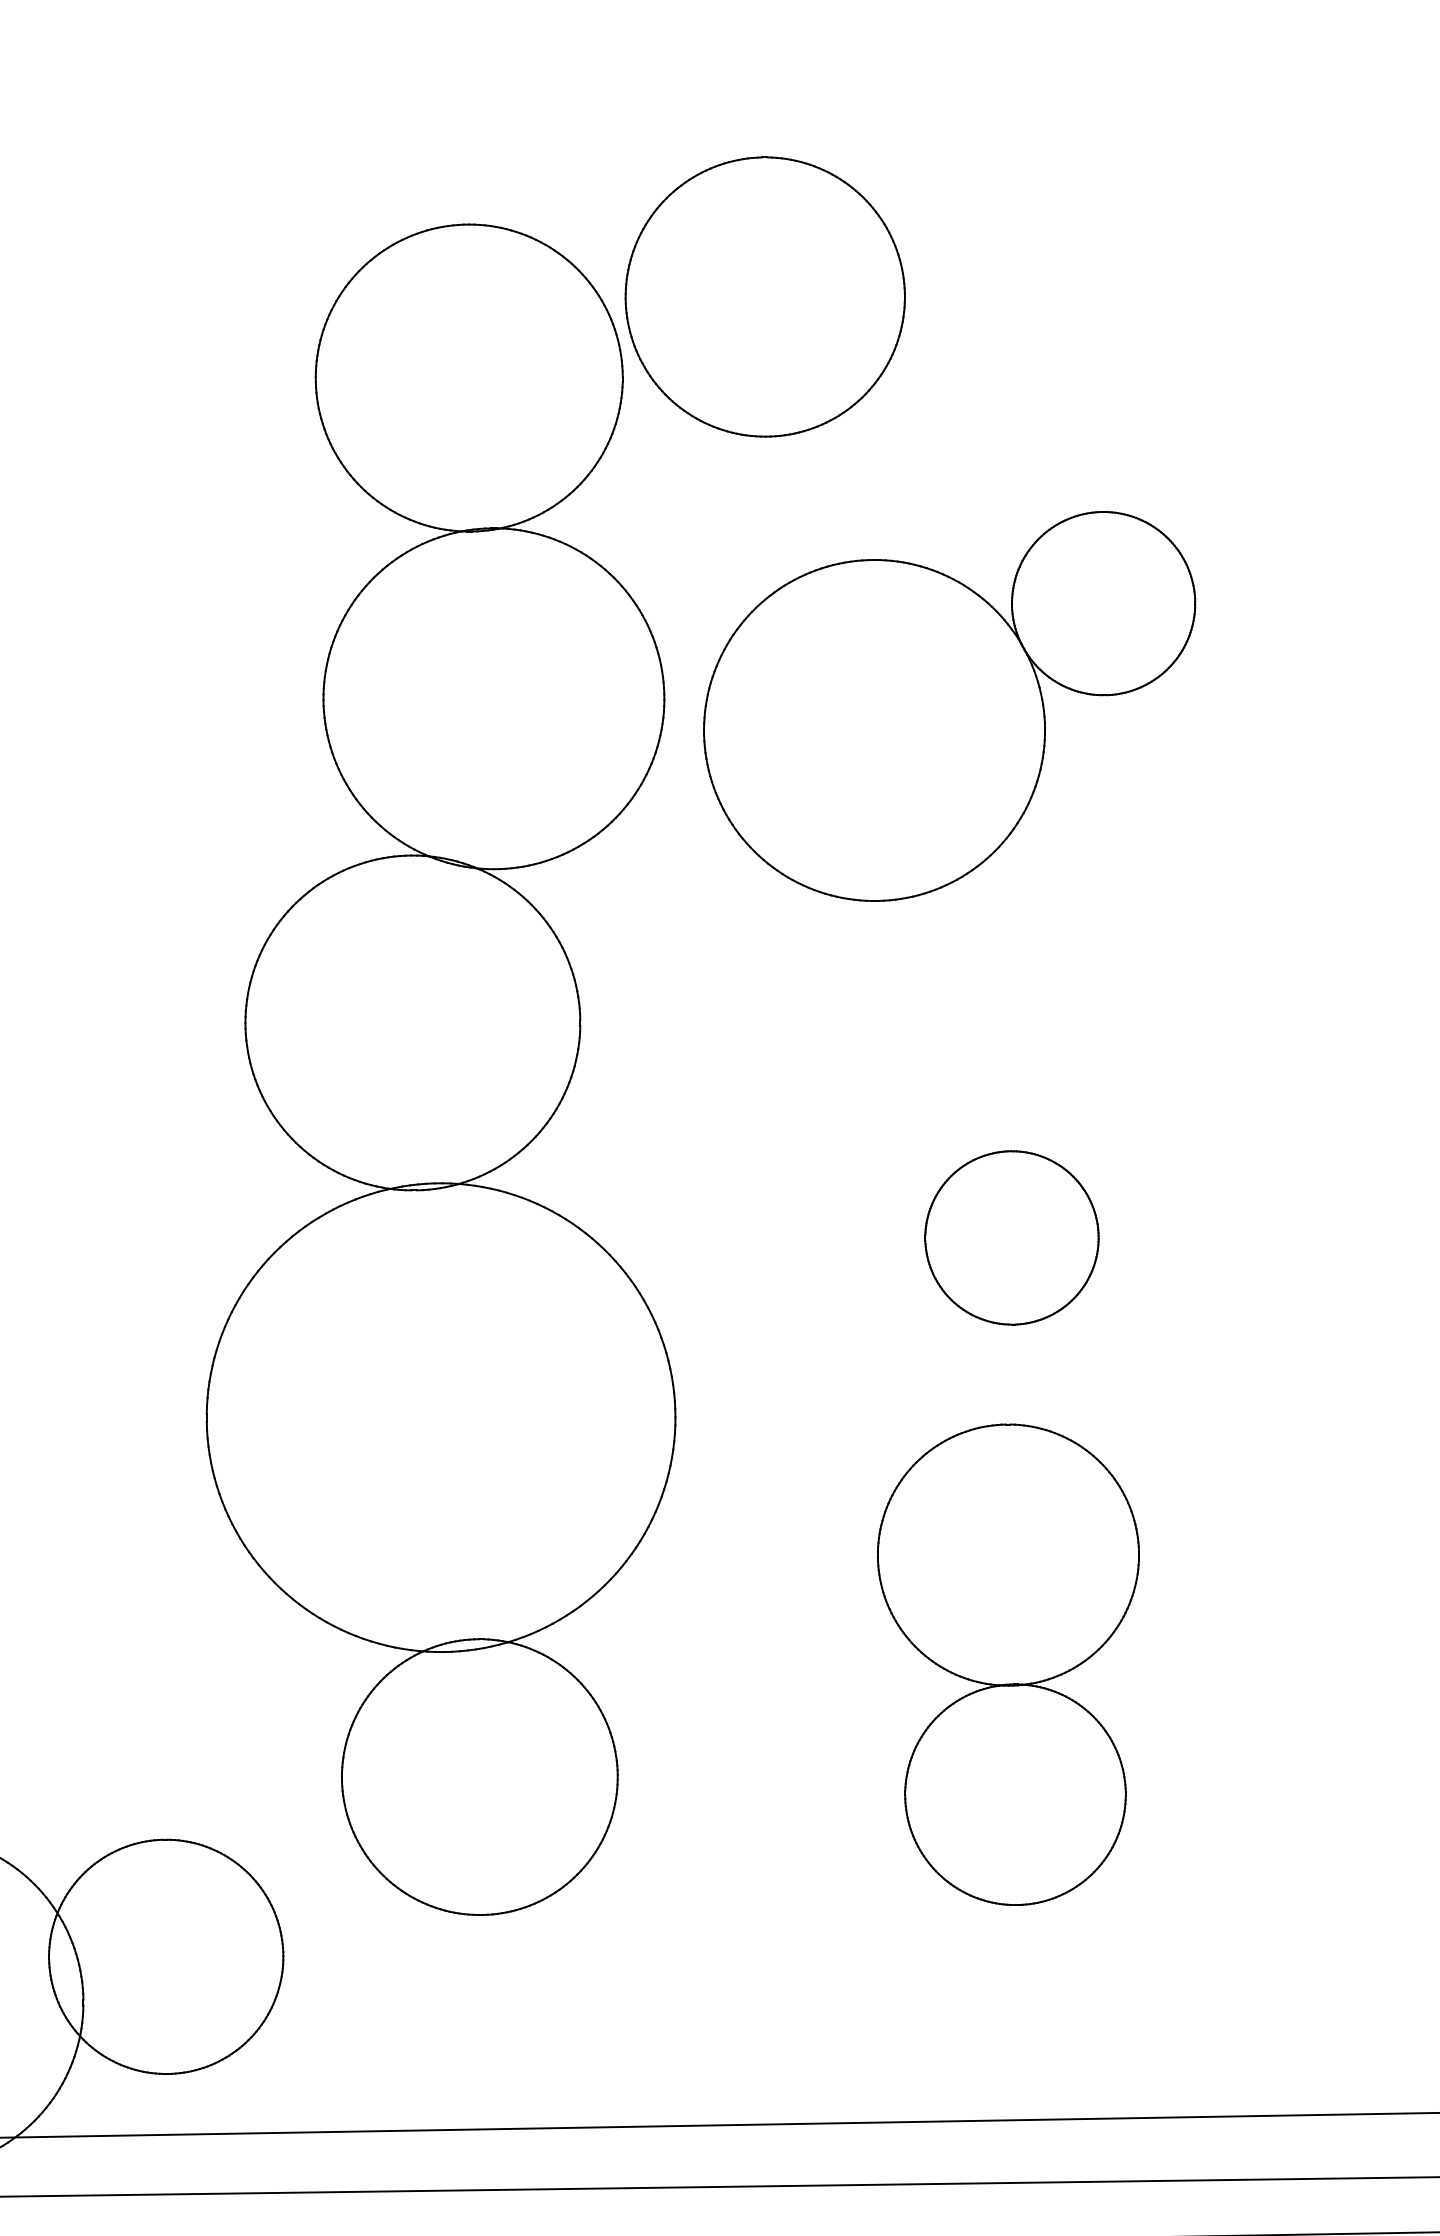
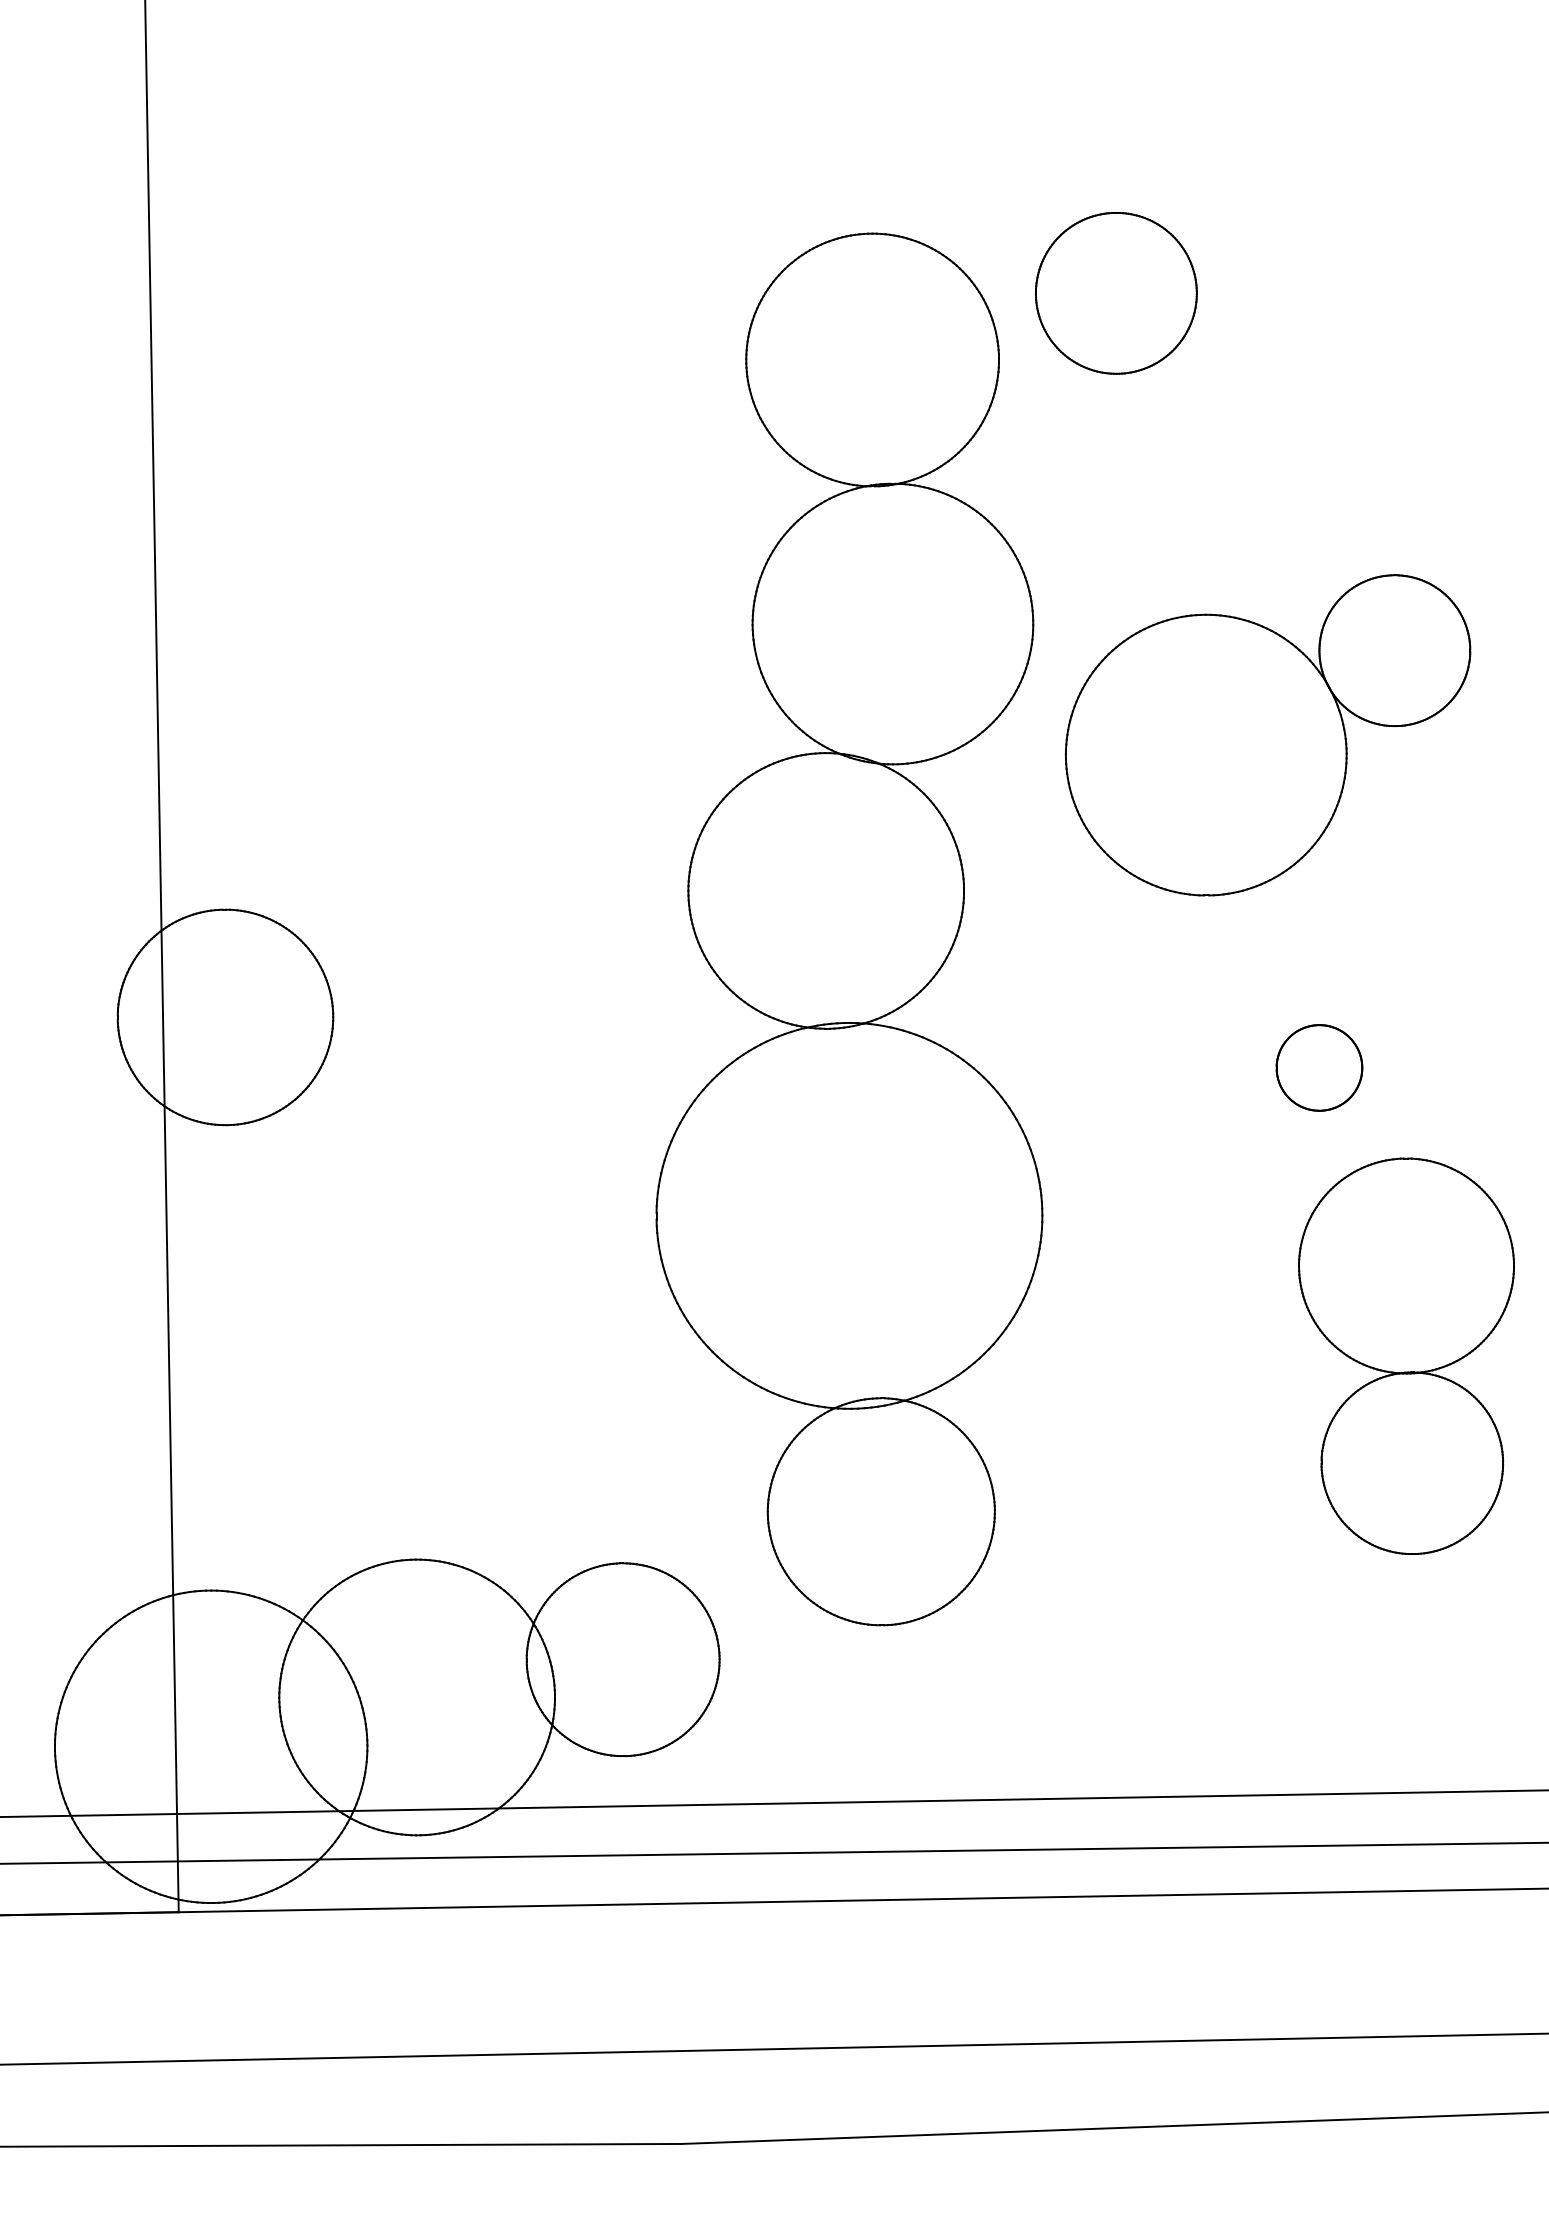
part: (765, 297) -> (1116, 293), size x0.7
part: (948, 706) -> (1267, 735), moved
part: (1012, 1237) -> (1319, 1067), size x0.6
part: (1008, 1663) -> (1406, 1355), moved

